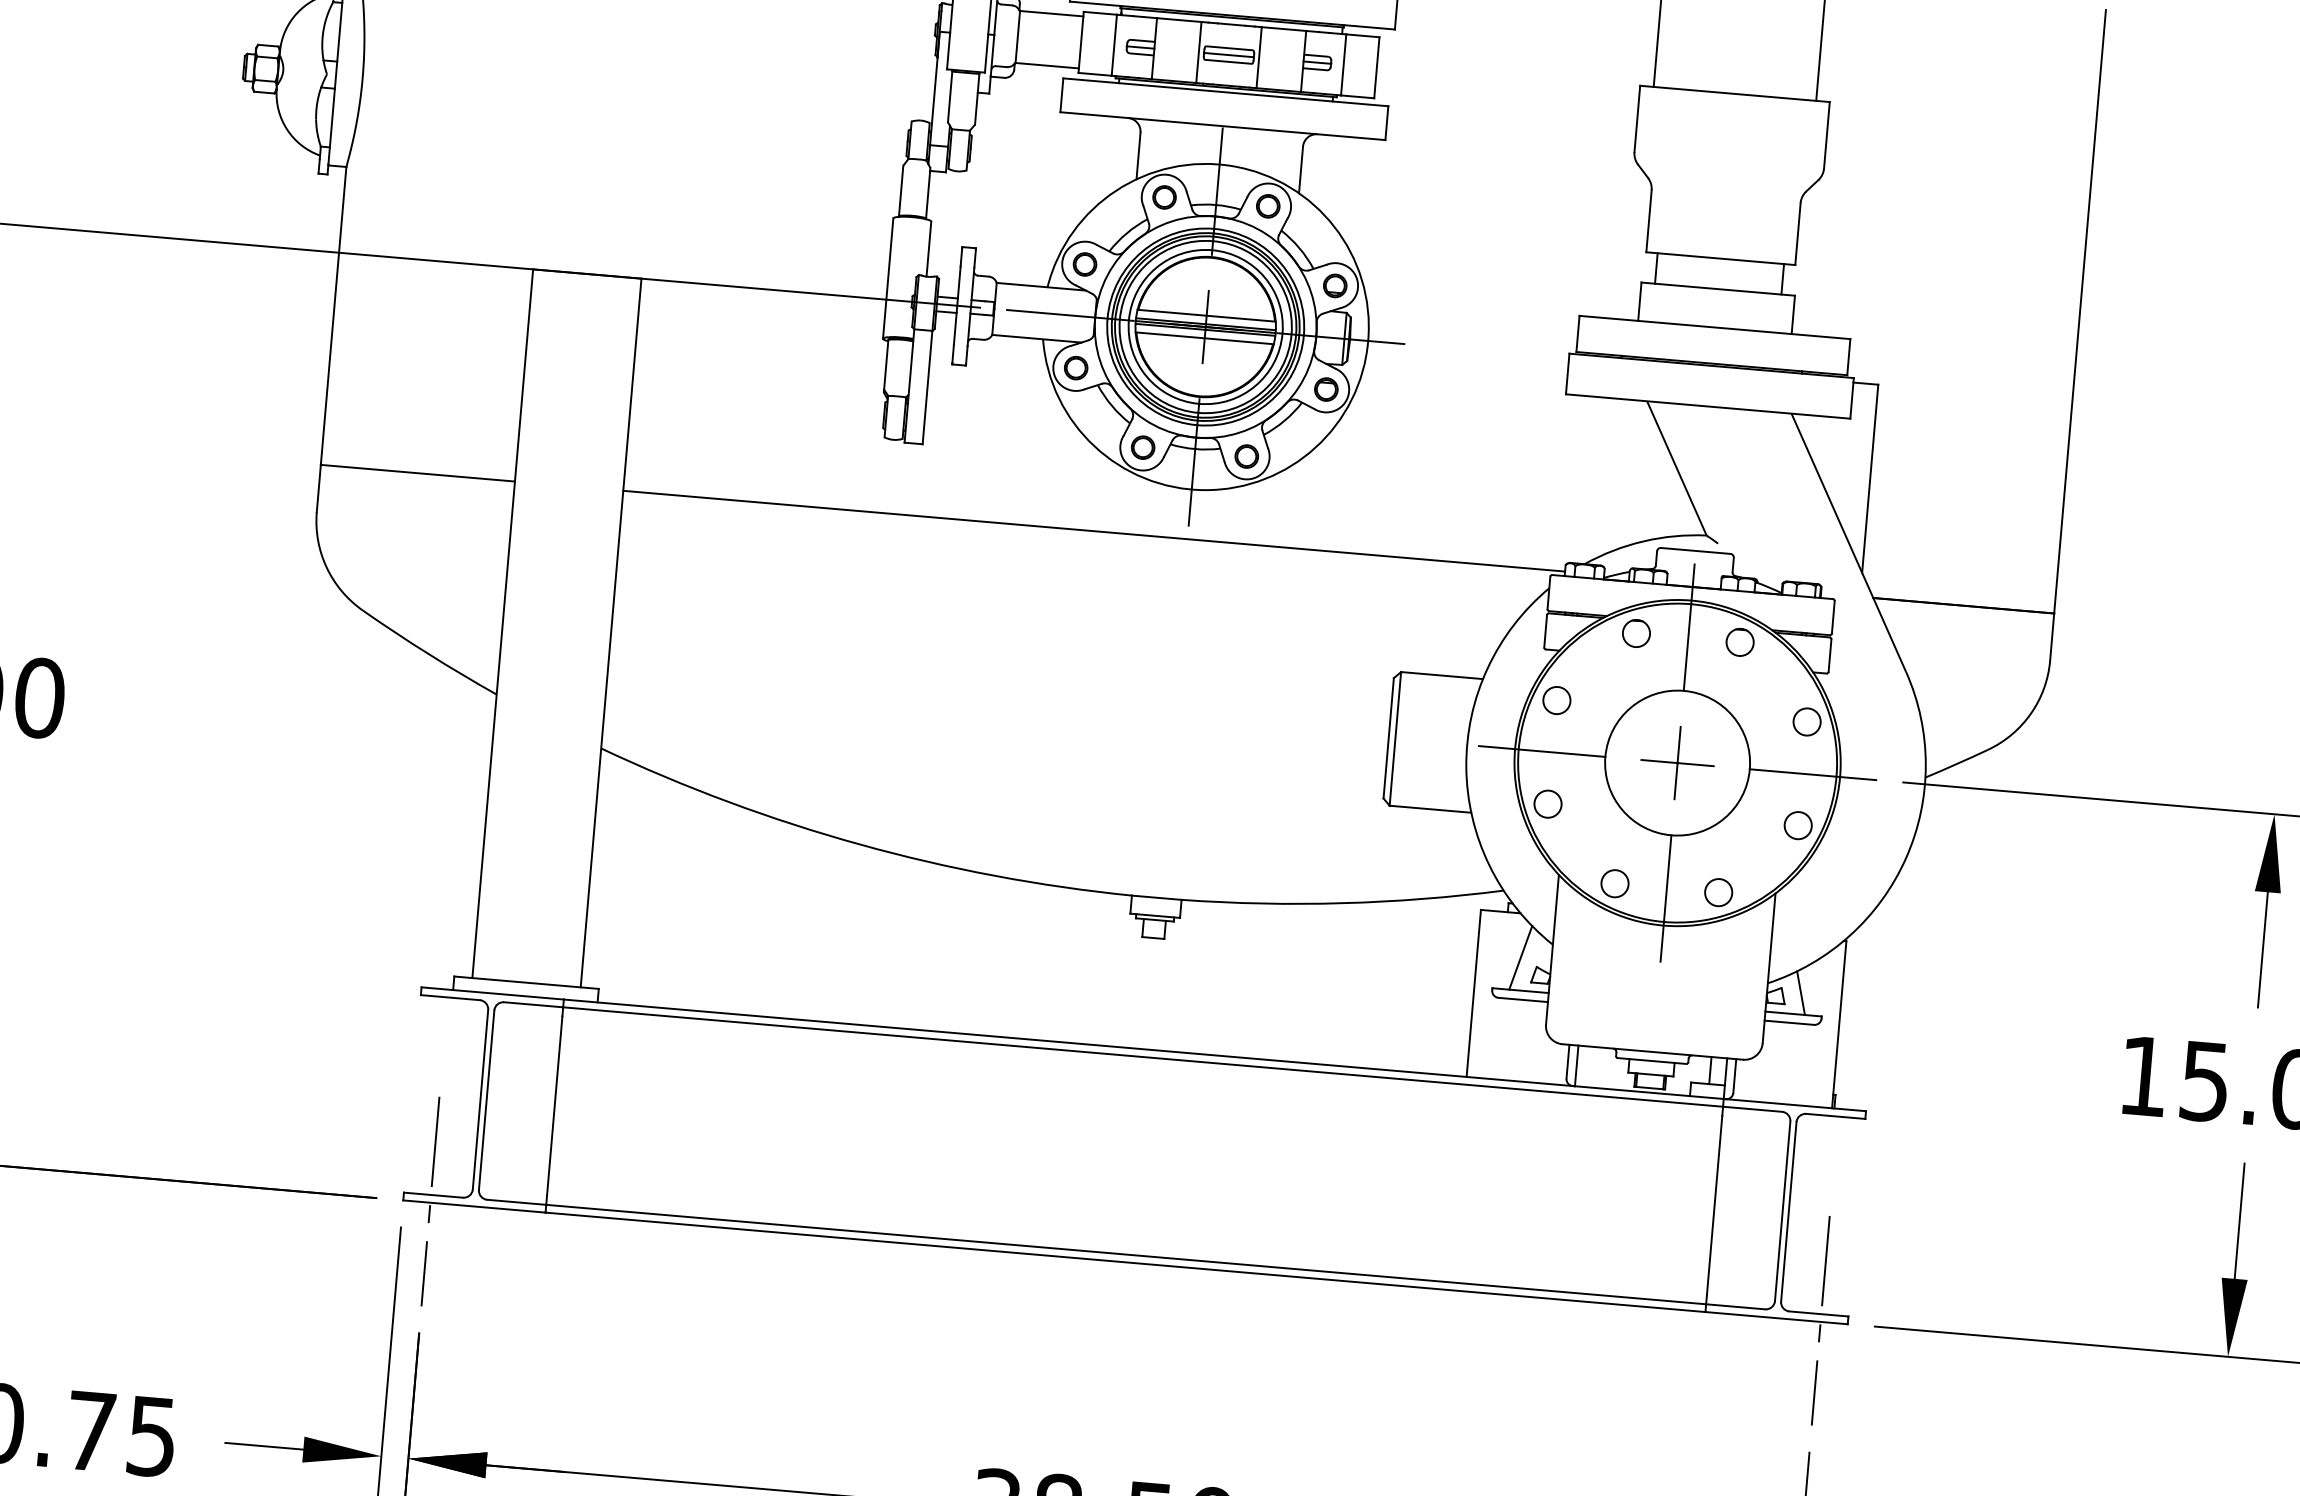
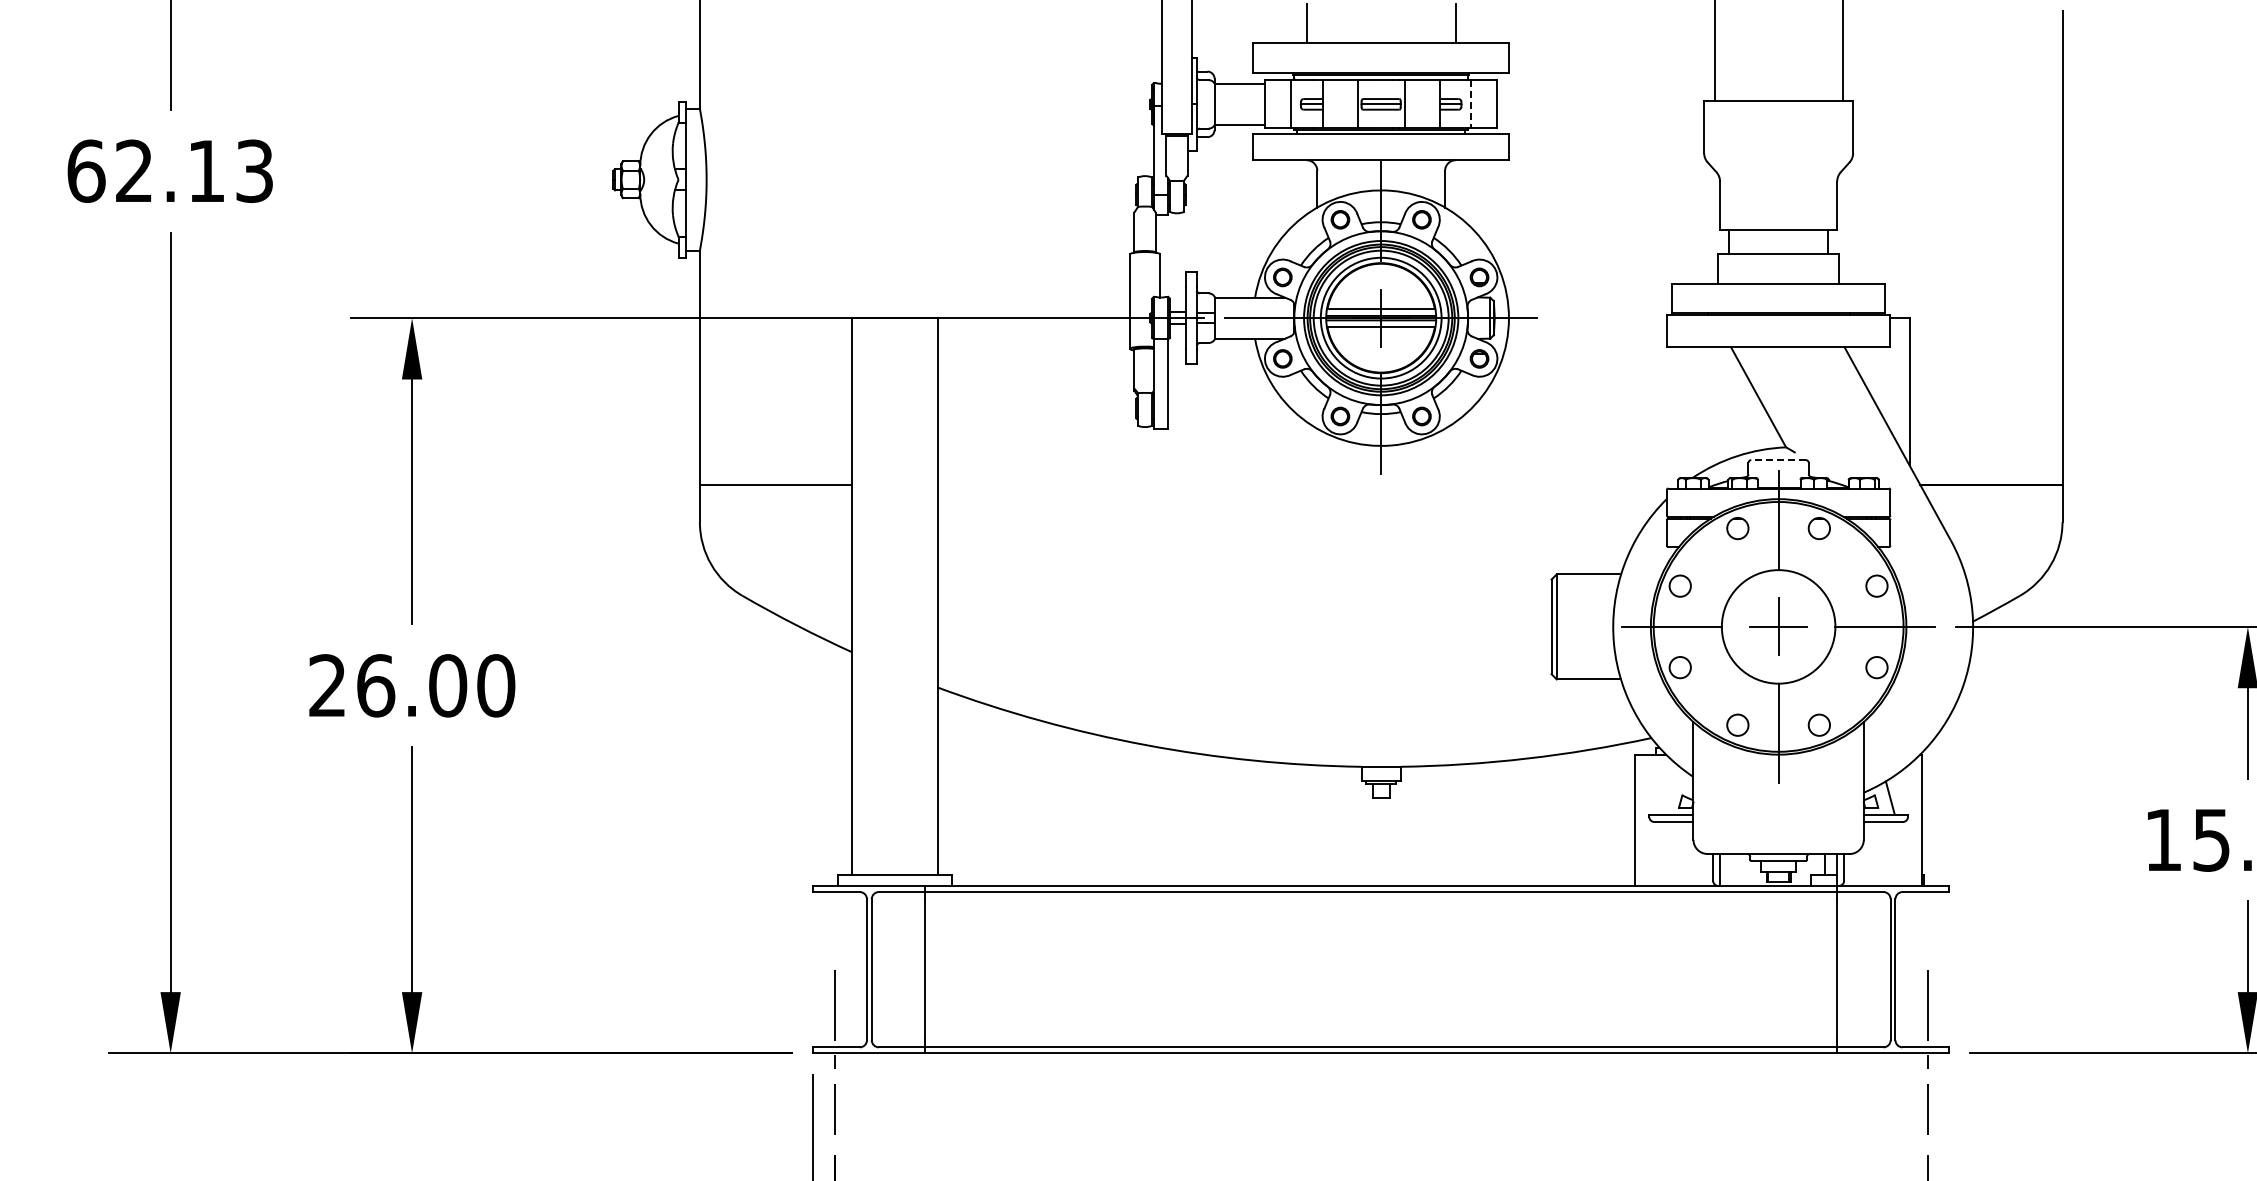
line: (1343, 65) -> (1471, 104), solid -> dashed
line: (1093, 530) -> (1307, 484), removed
line: (1695, 551) -> (1778, 460), solid -> dashed
line: (1521, 956) -> (1669, 788), removed

